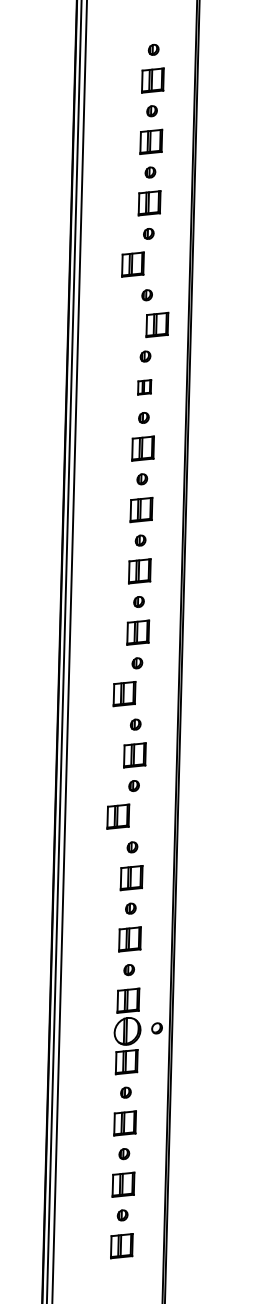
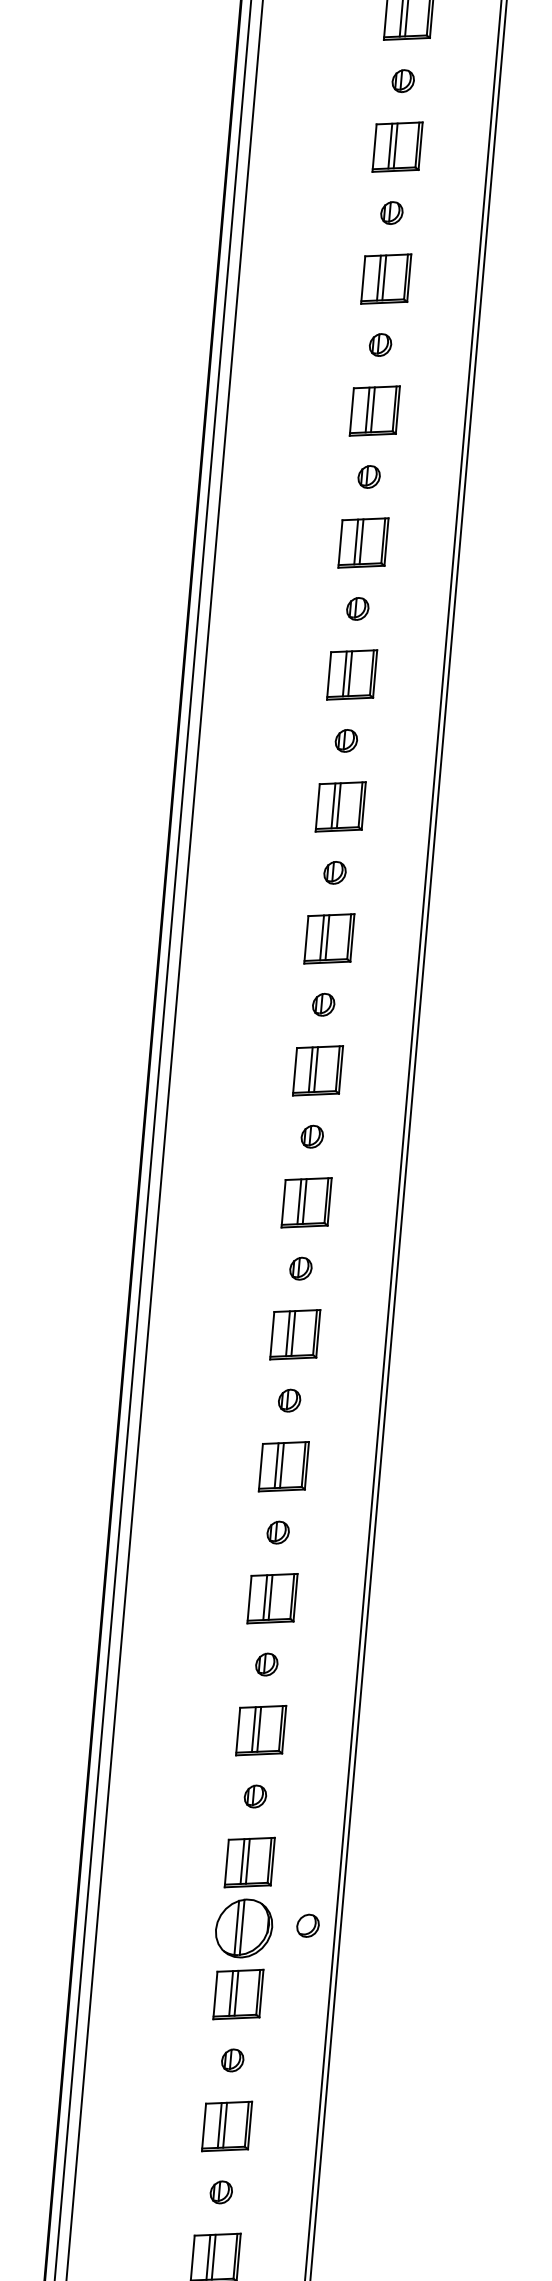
part: (132, 264) -> (385, 278), moved
part: (157, 324) -> (375, 410), moved
part: (144, 387) -> (362, 543), size x1.67
part: (124, 694) -> (306, 1203), moved
part: (118, 816) -> (284, 1466), moved

